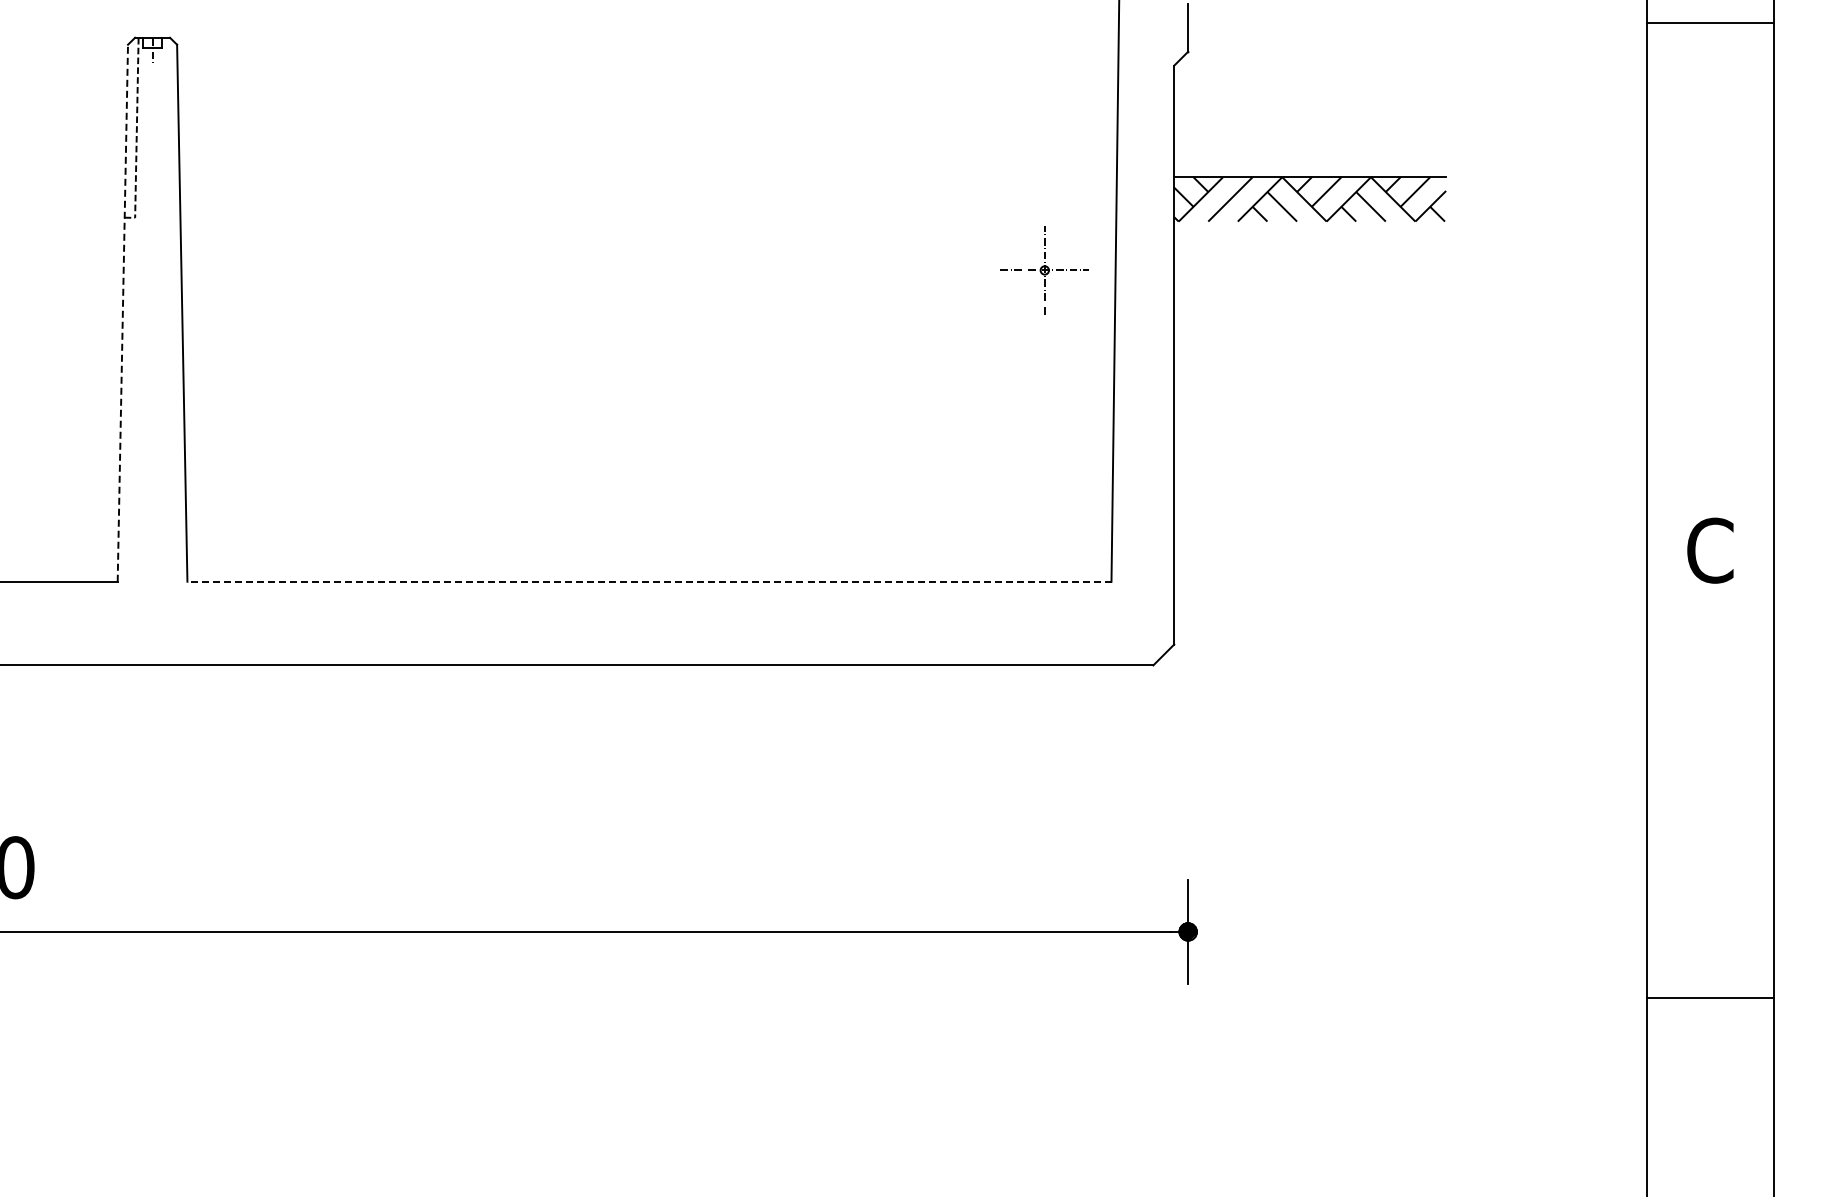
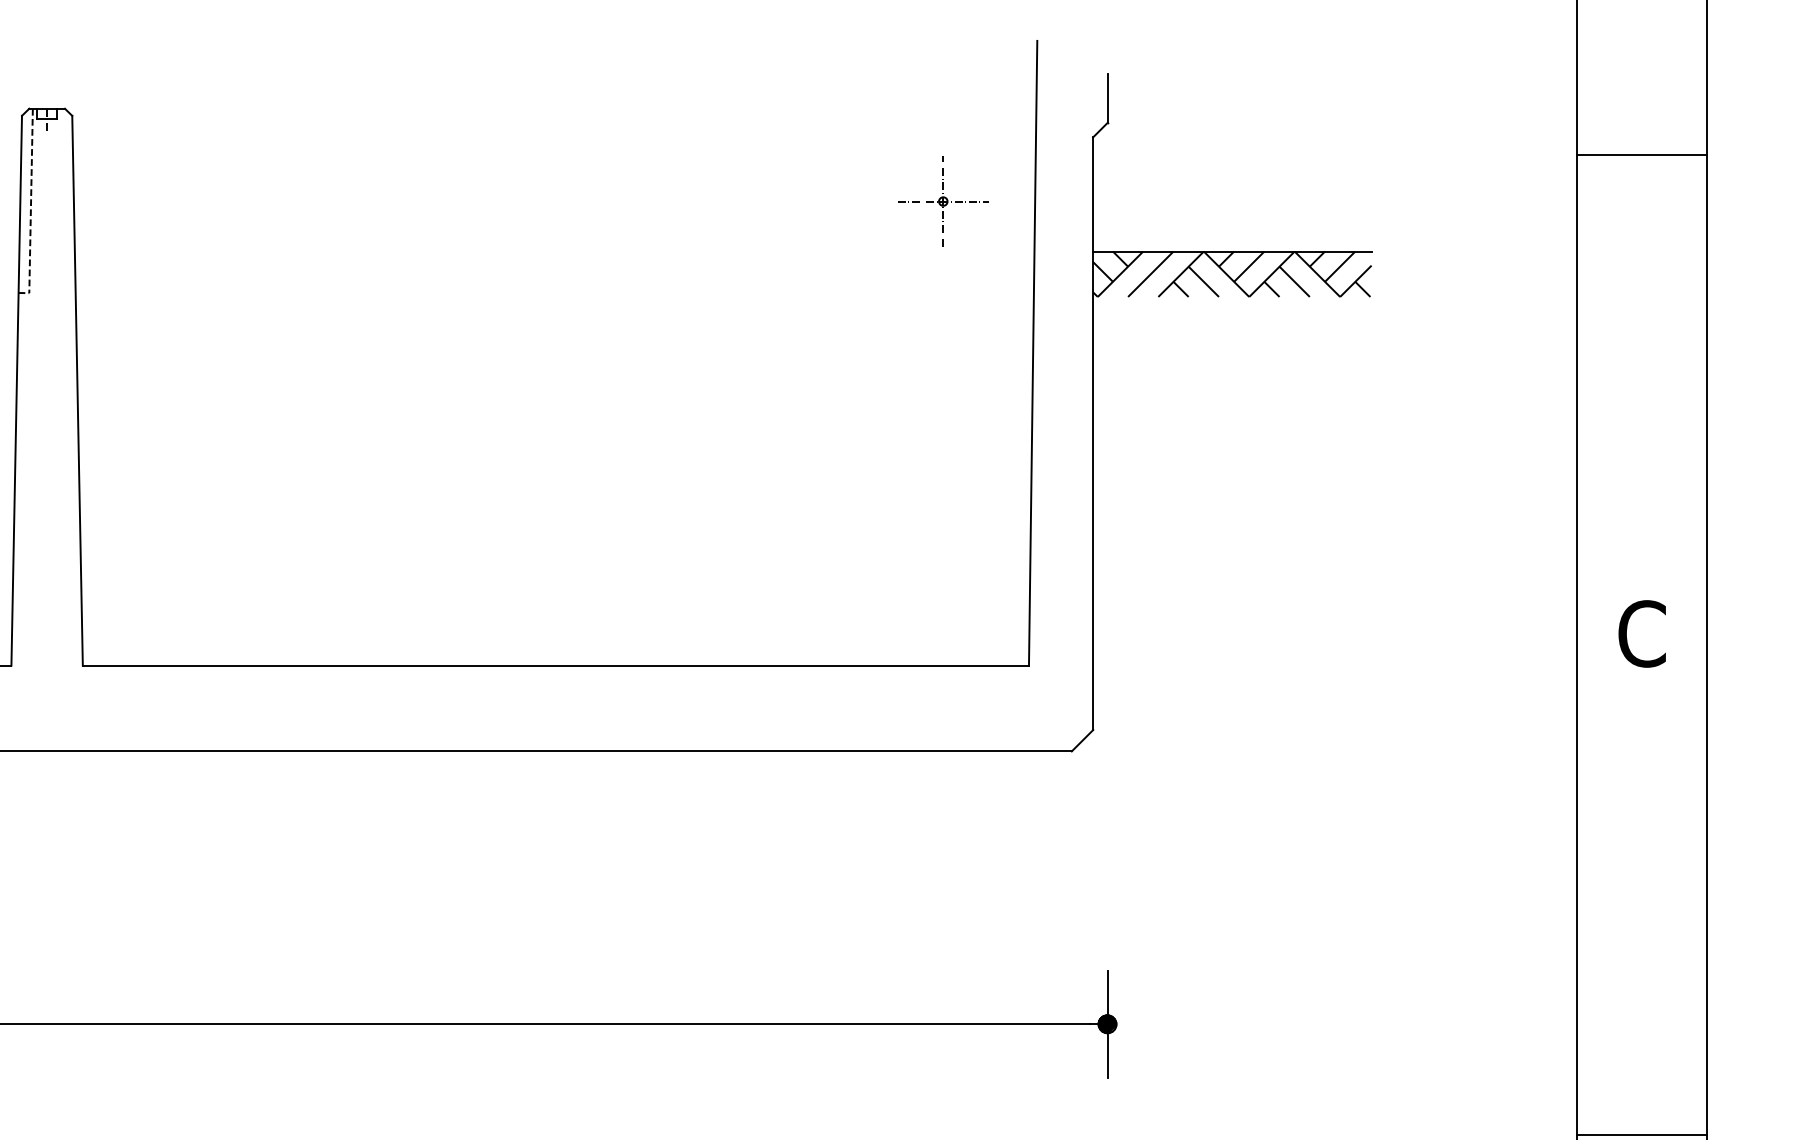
line: (1710, 22) -> (1642, 154), moved
part: (1044, 270) -> (942, 201), moved
line: (122, 313) -> (16, 391), dashed -> solid
line: (648, 581) -> (554, 665), dashed -> solid
line: (1710, 997) -> (1642, 1134), moved

